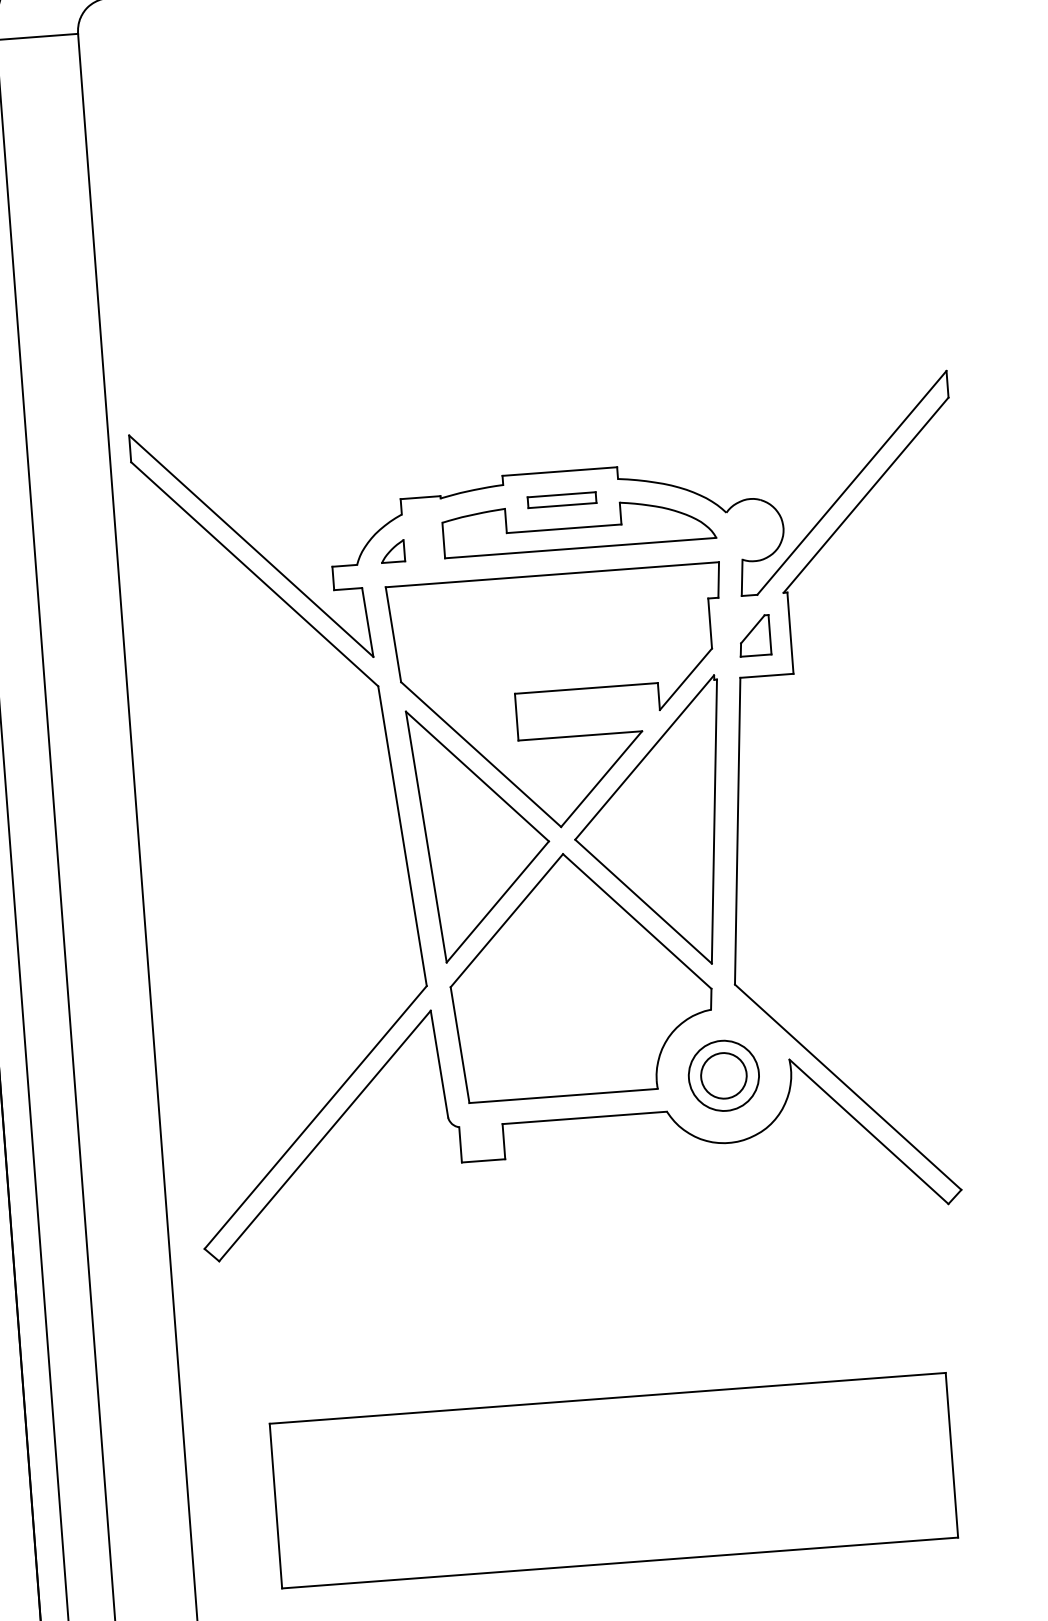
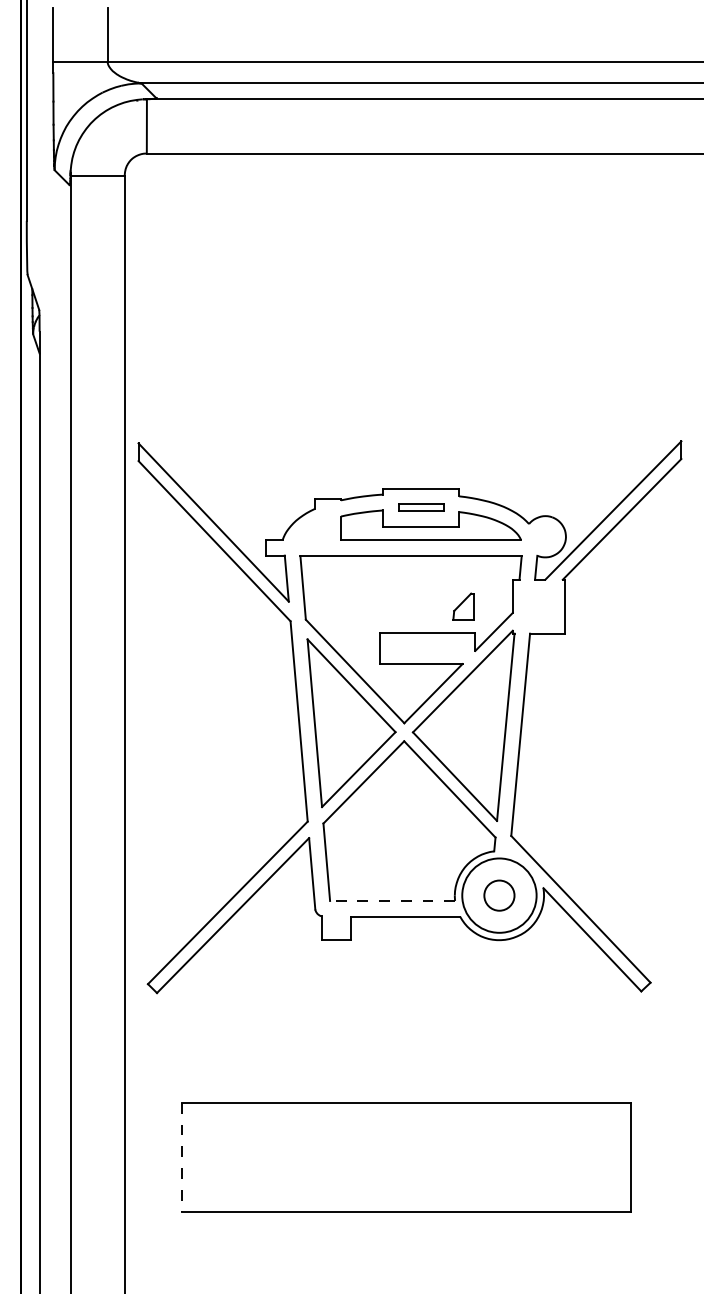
part: (392, 550) -> (306, 532), removed
part: (754, 635) -> (463, 606), moved
circle: (723, 1075) -> (499, 895), size x1.6
line: (563, 1095) -> (392, 900), solid -> dashed
line: (276, 1506) -> (182, 1157), solid -> dashed

